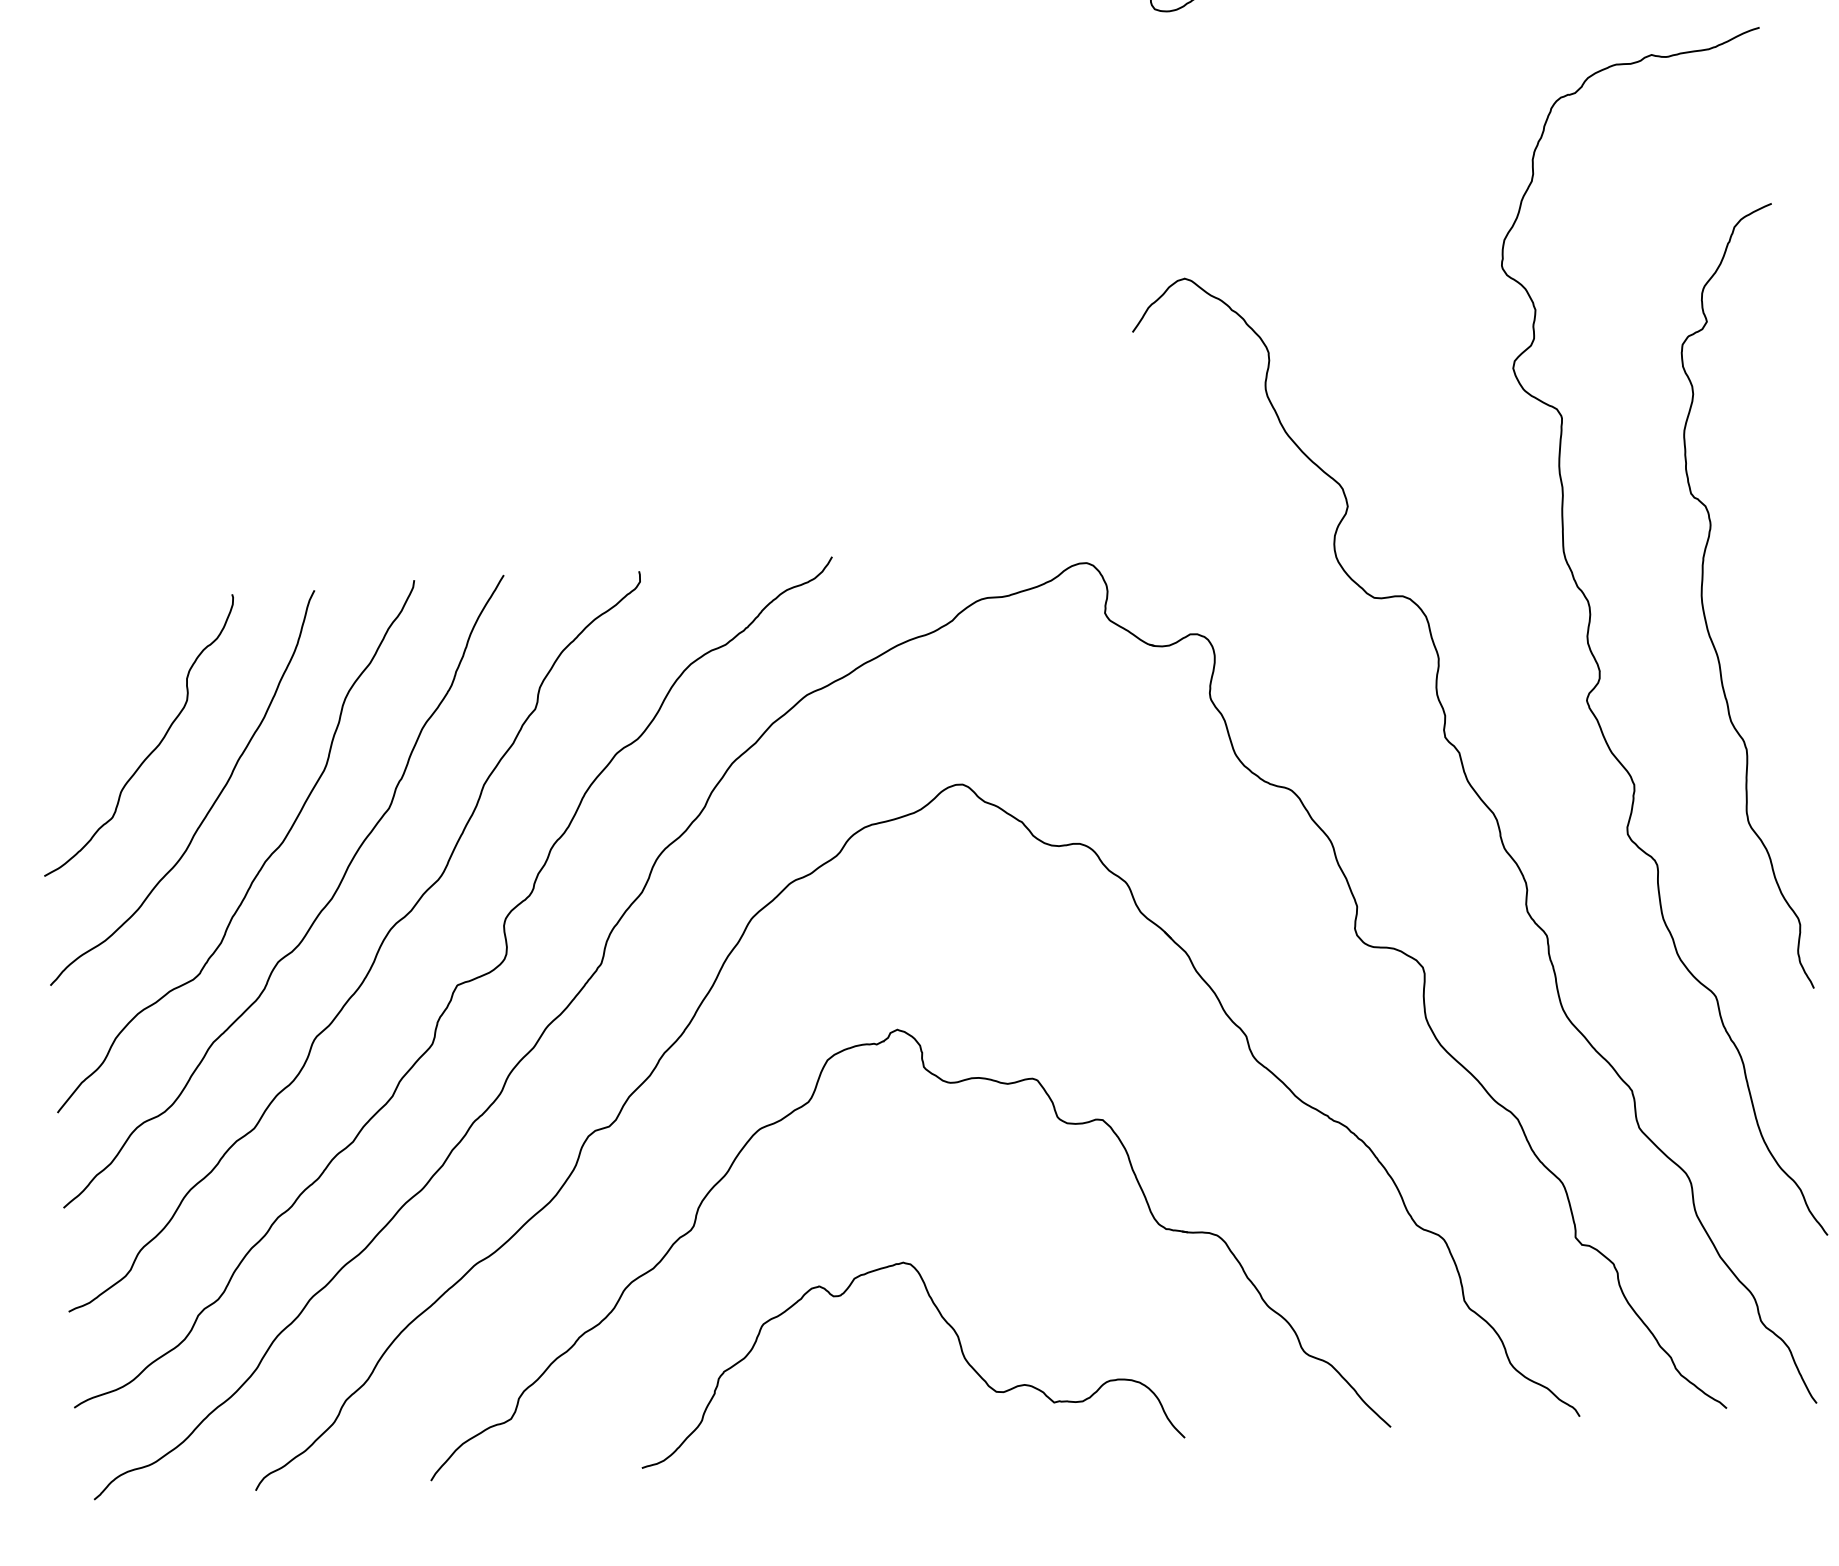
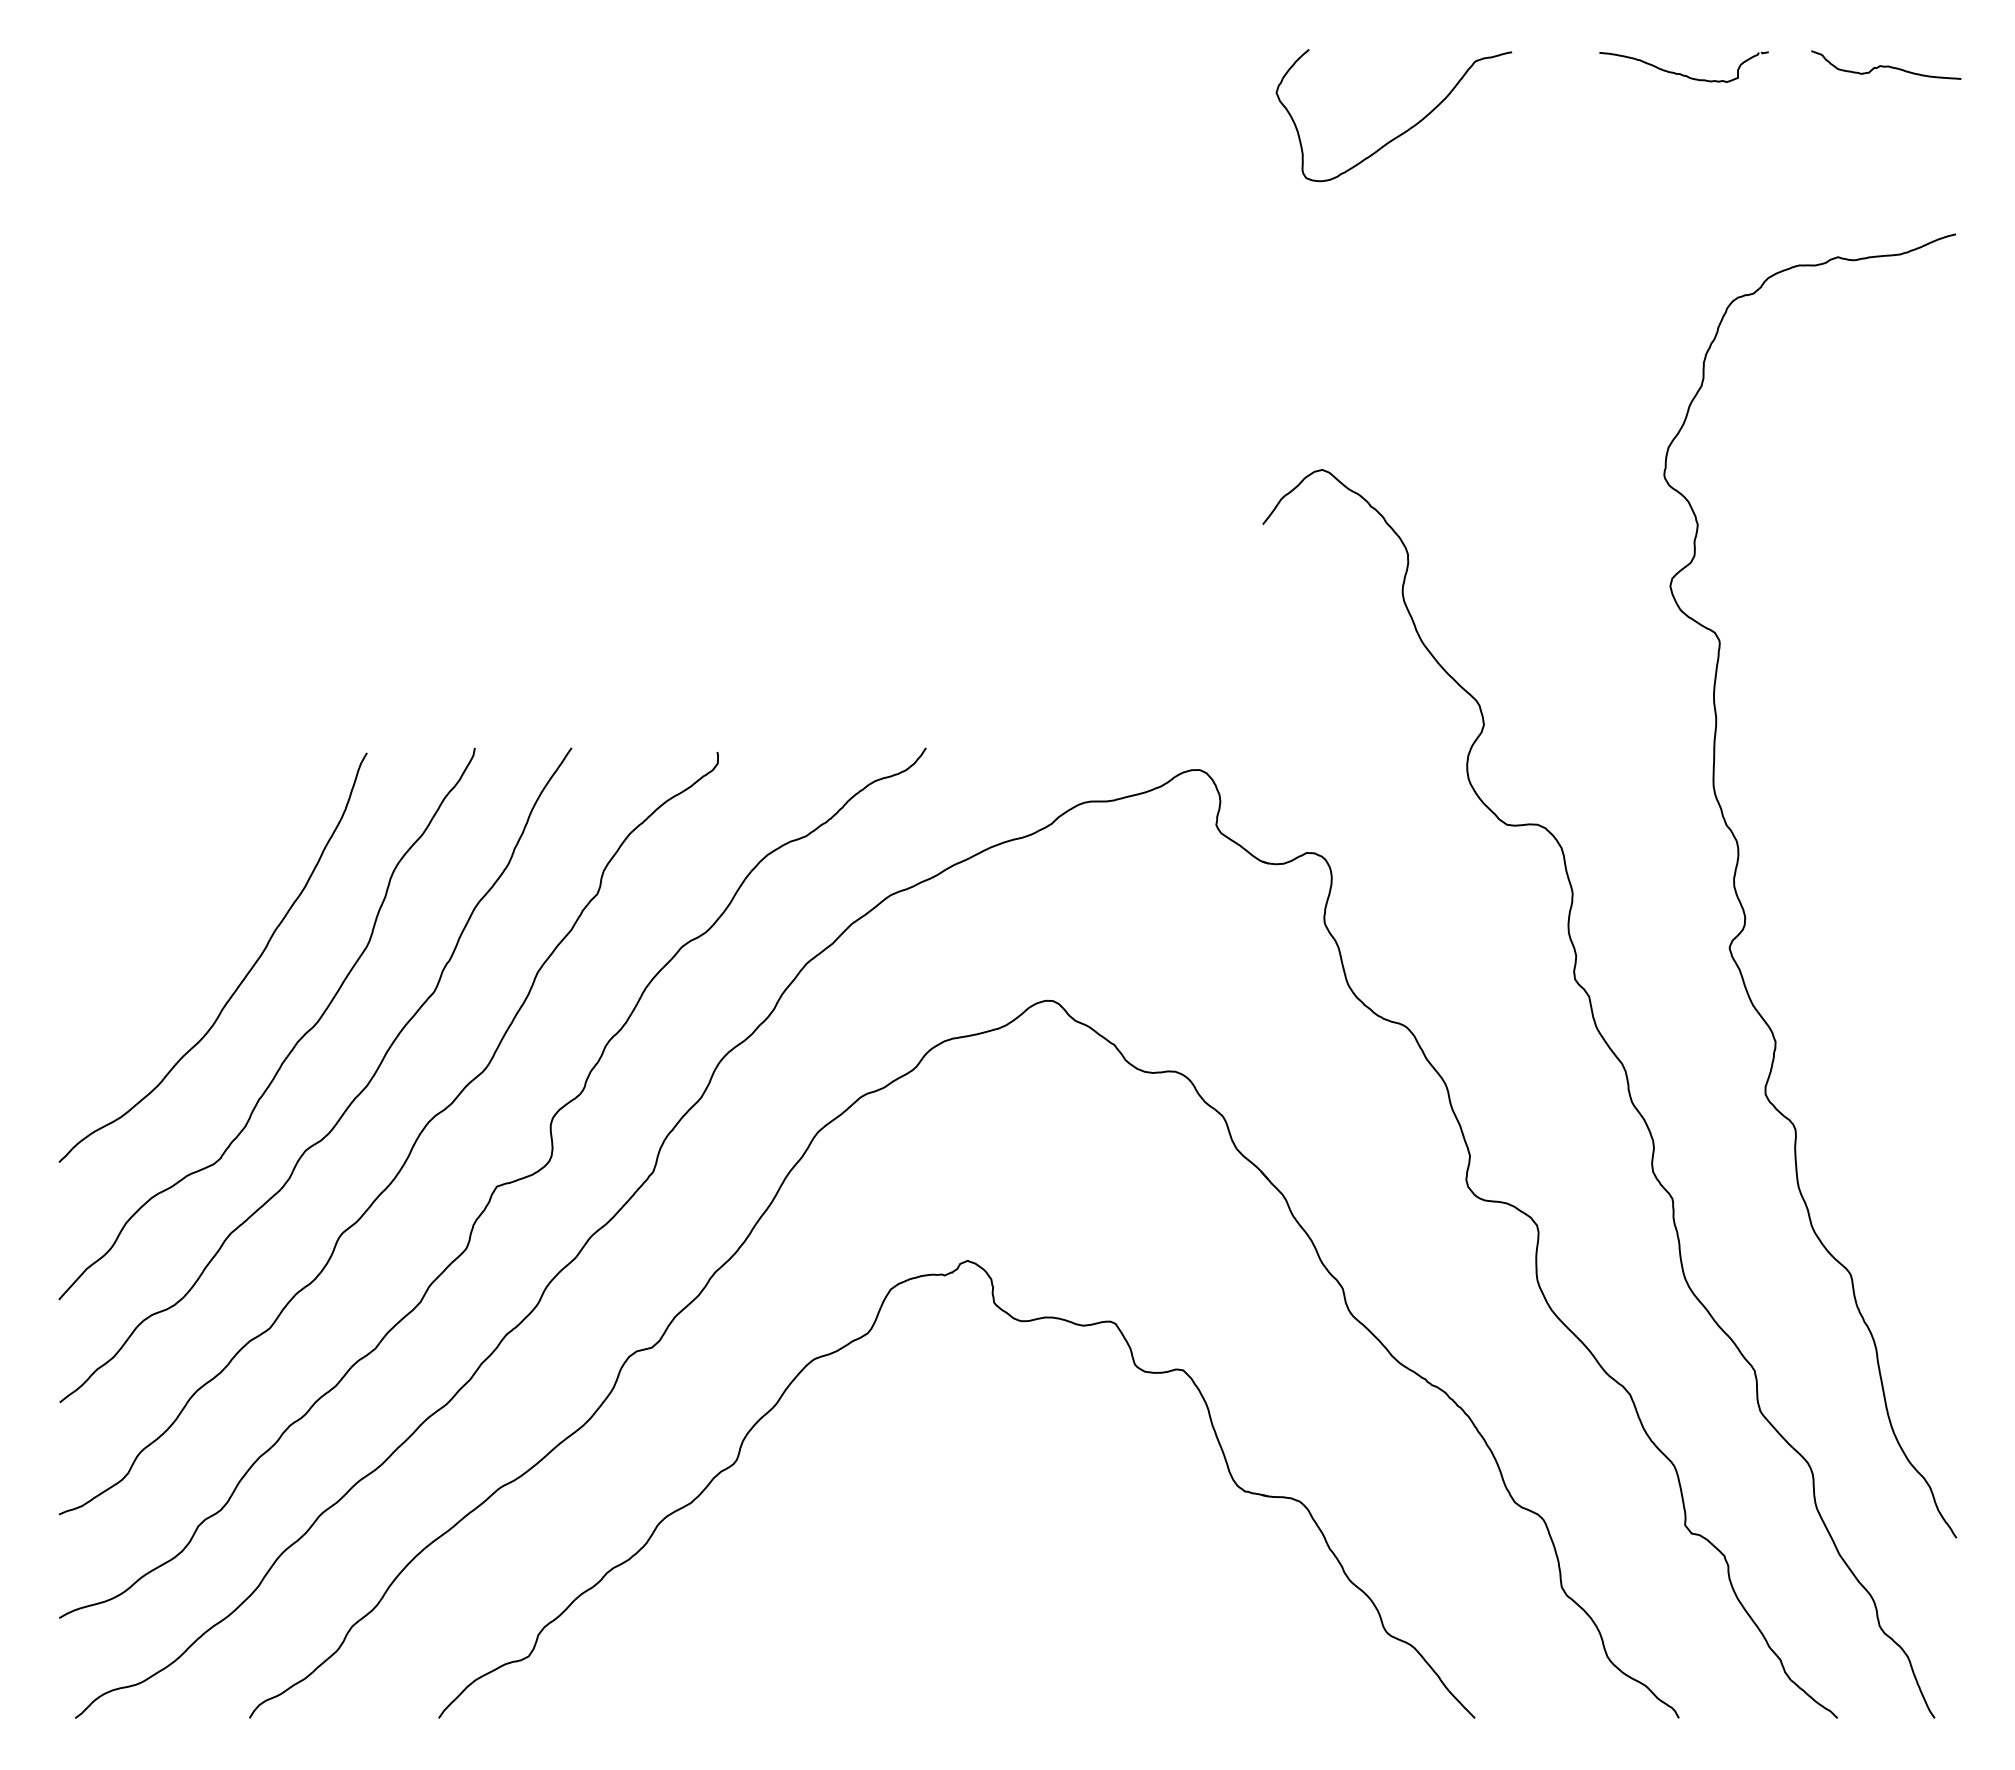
curve: (1704, 607) -> (1861, 855), removed
curve: (151, 751) -> (181, 916), removed
curve: (946, 1323) -> (1002, 1579), removed

